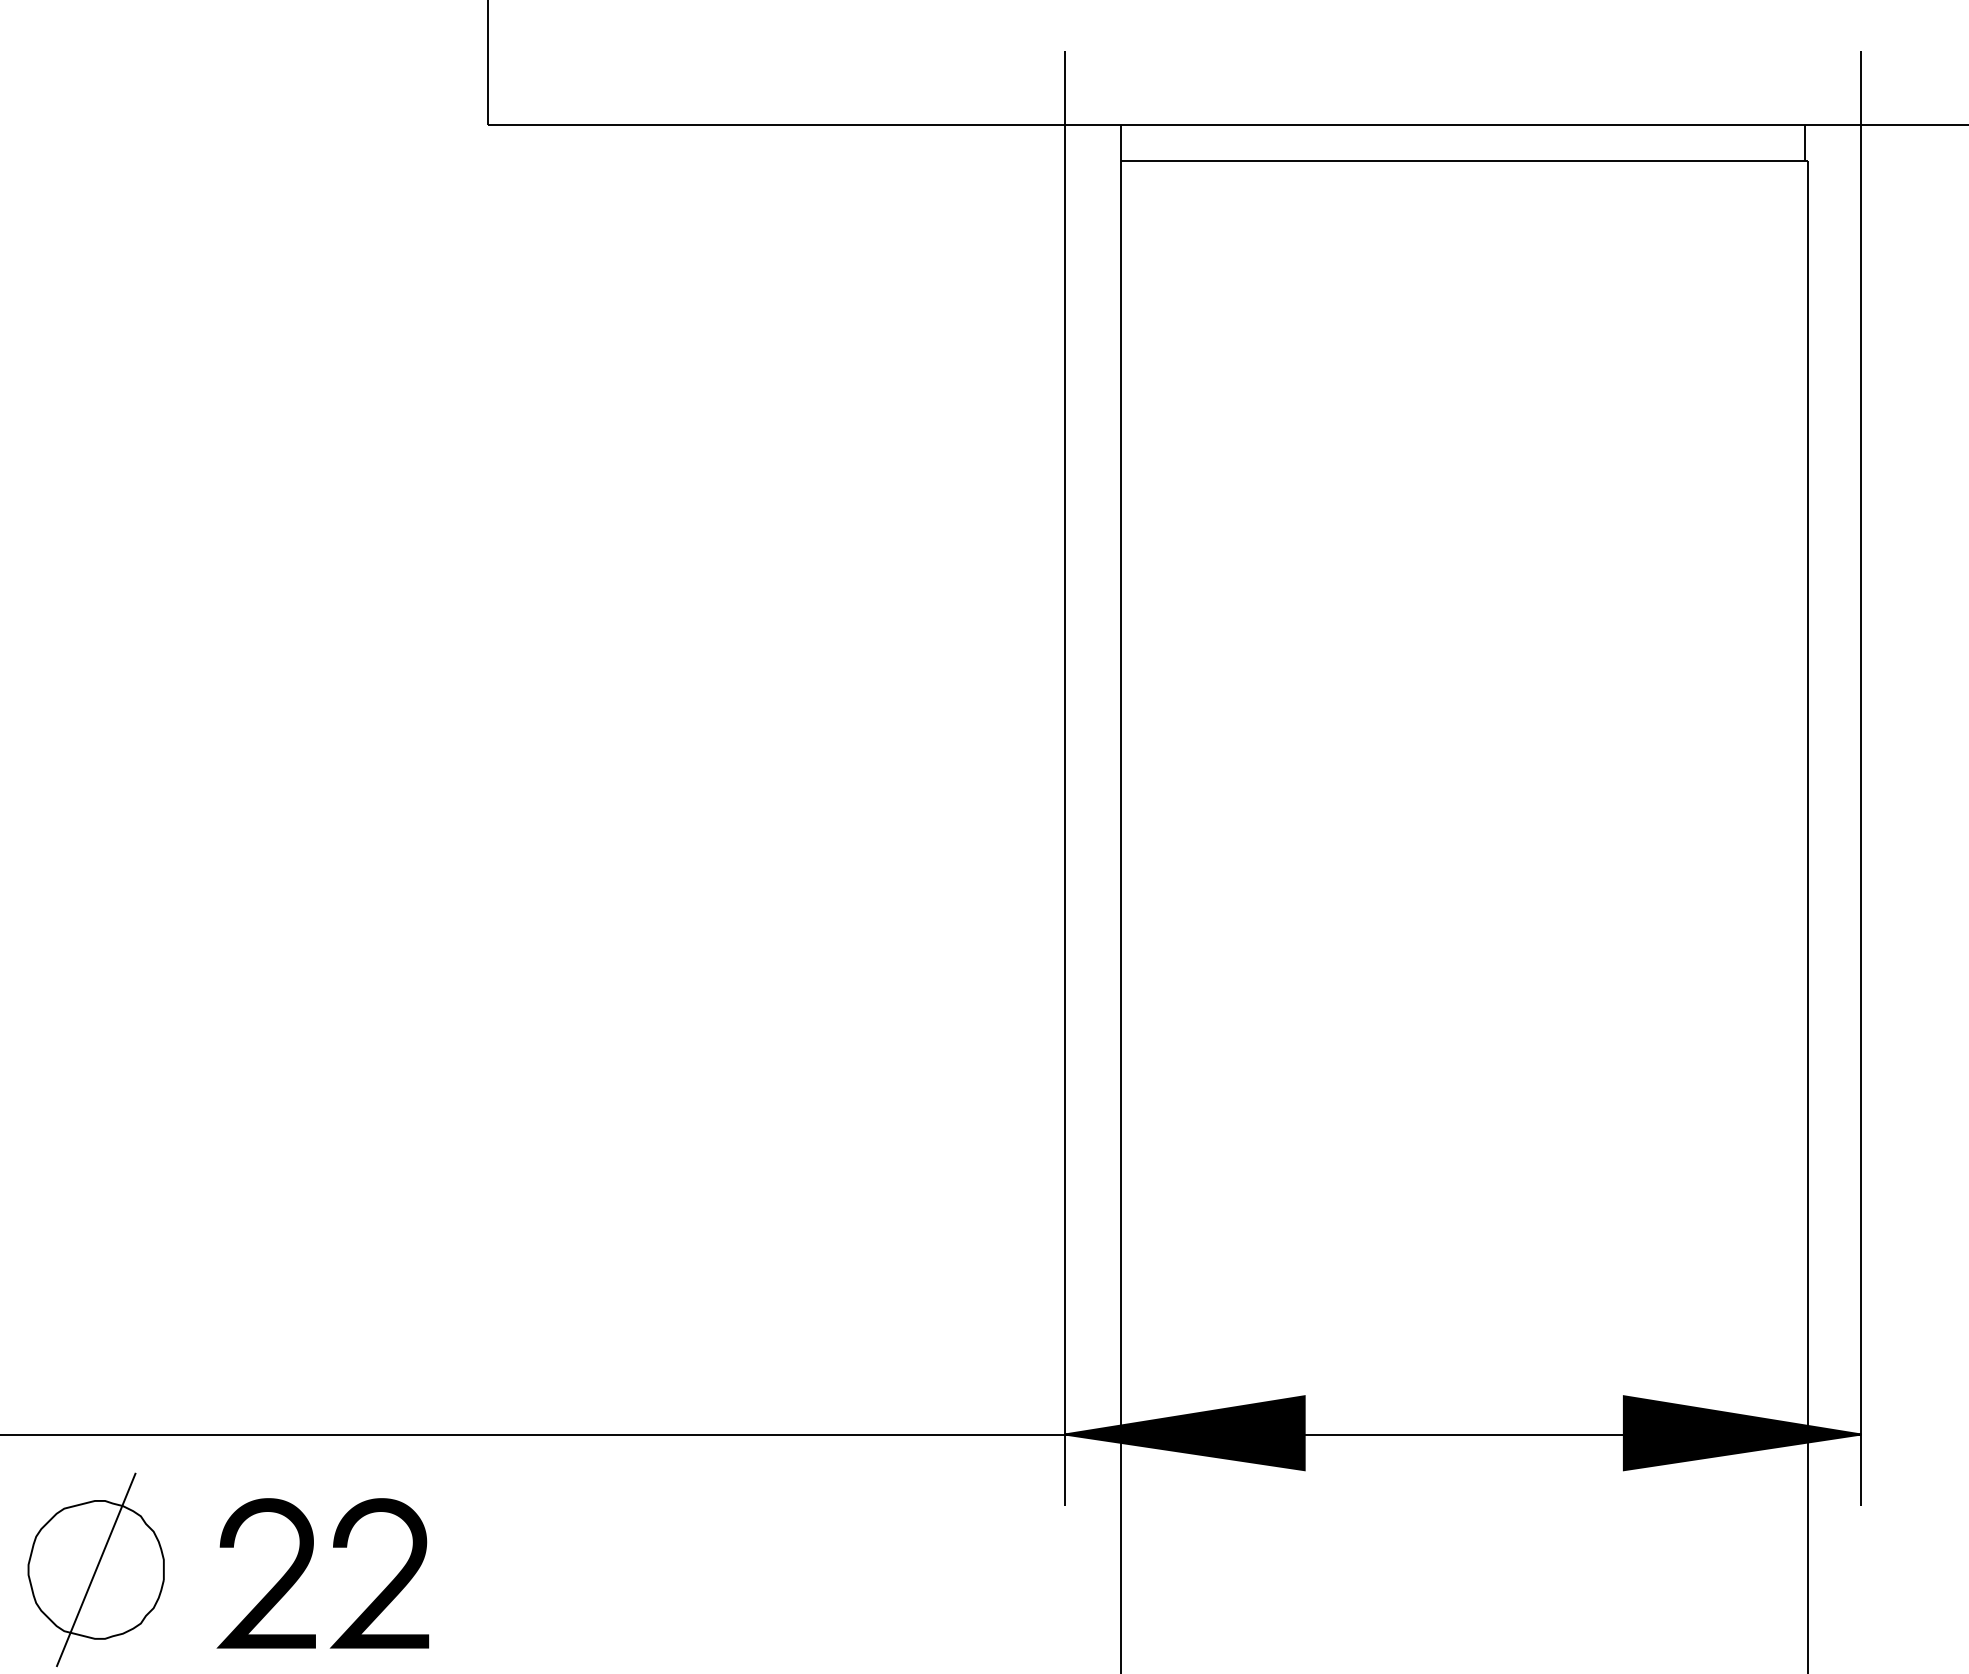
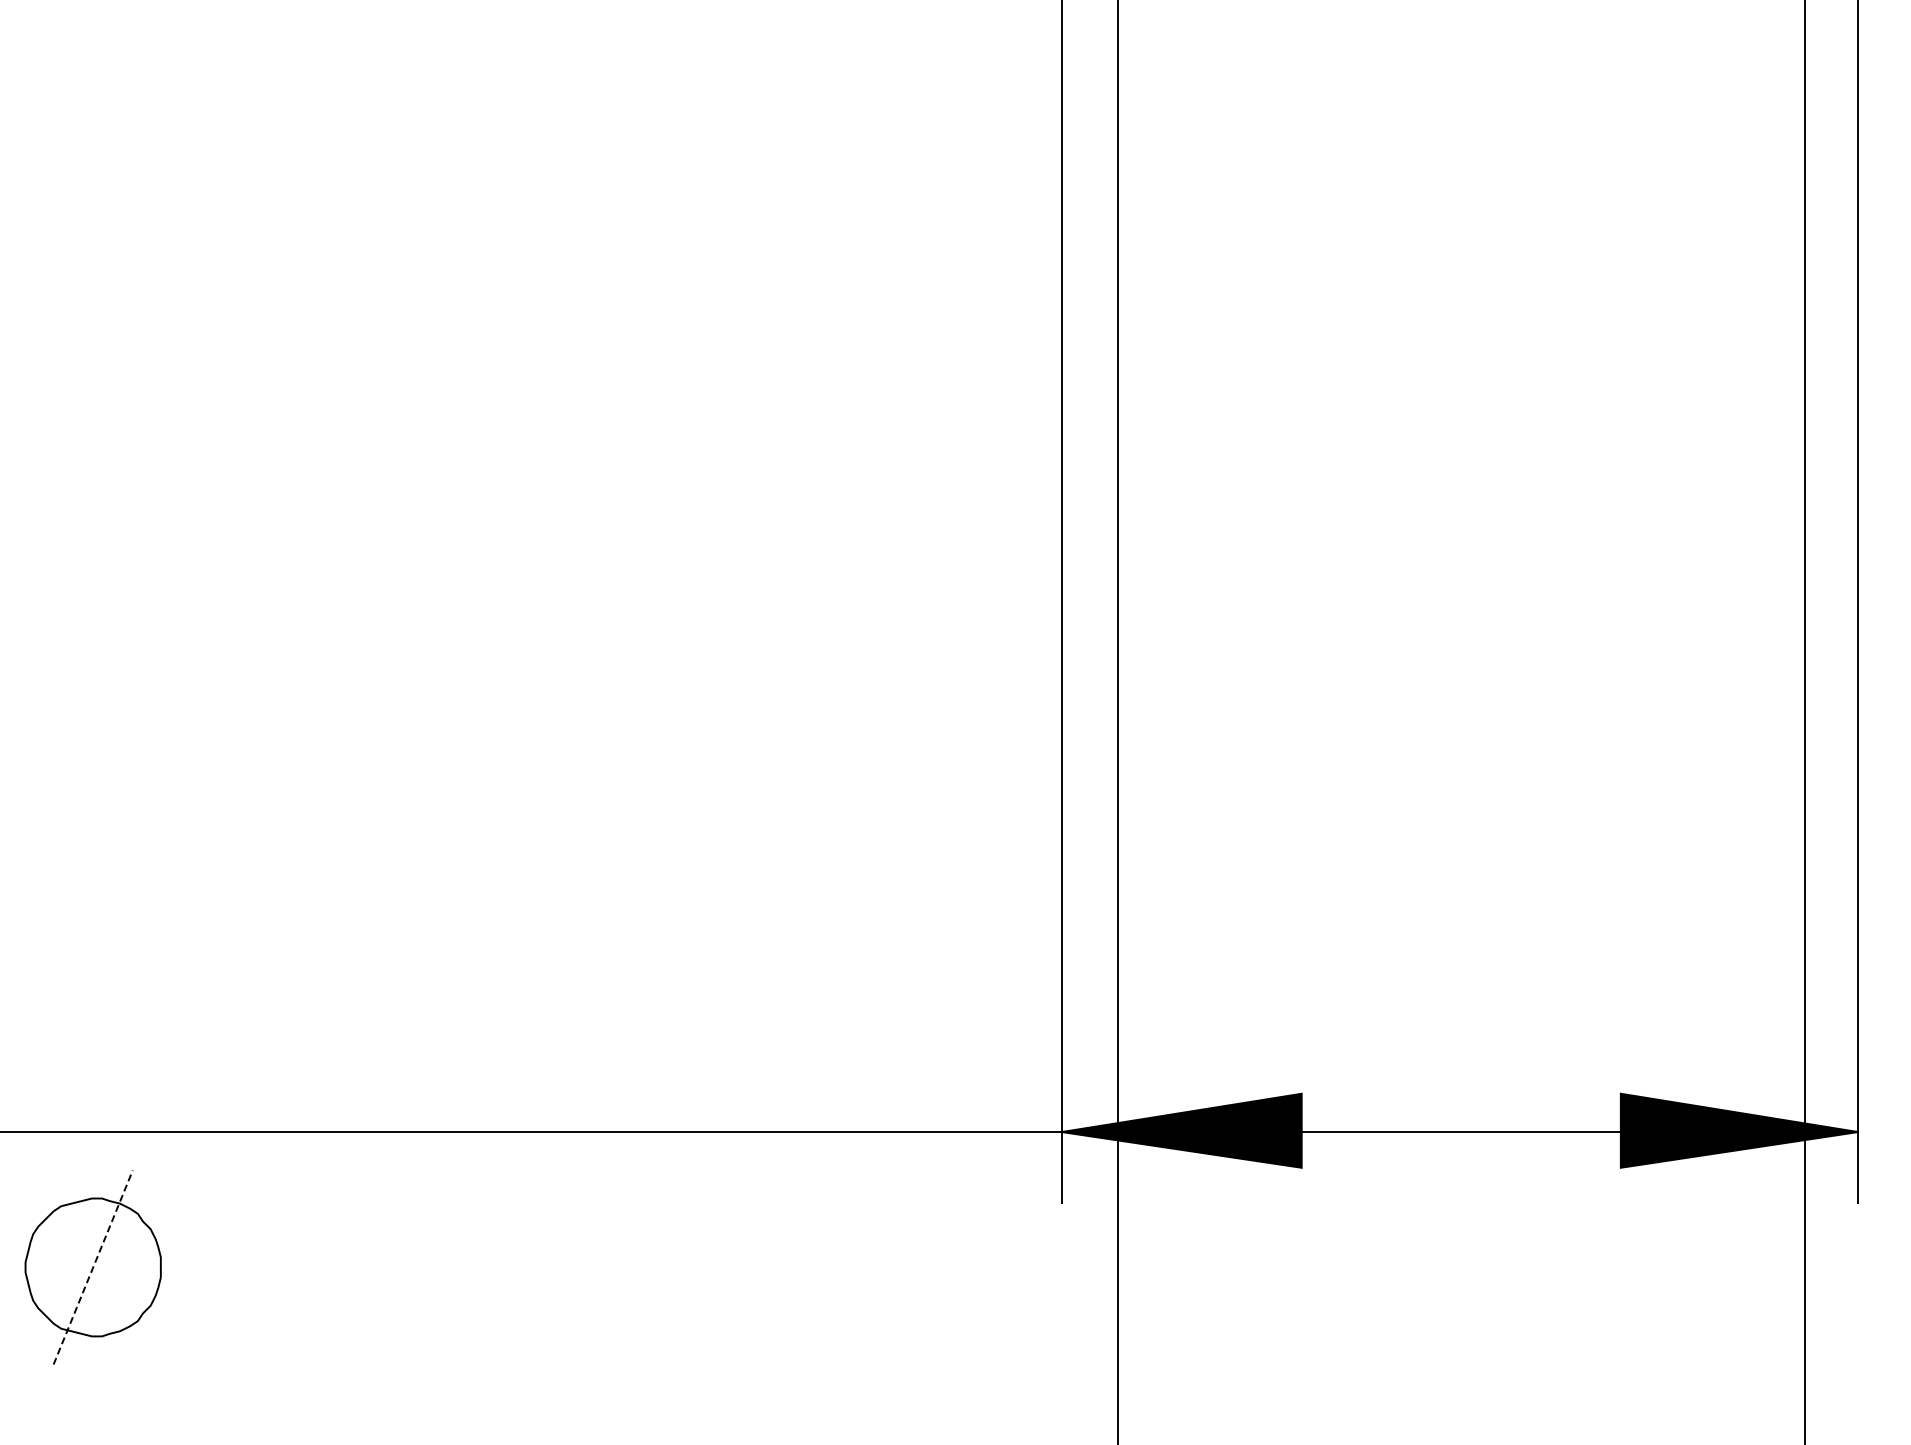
line: (96, 1569) -> (93, 1267), solid -> dashed
fill: (265, 1573) -> (262, 1271), removed
fill: (379, 1573) -> (376, 1271), removed

